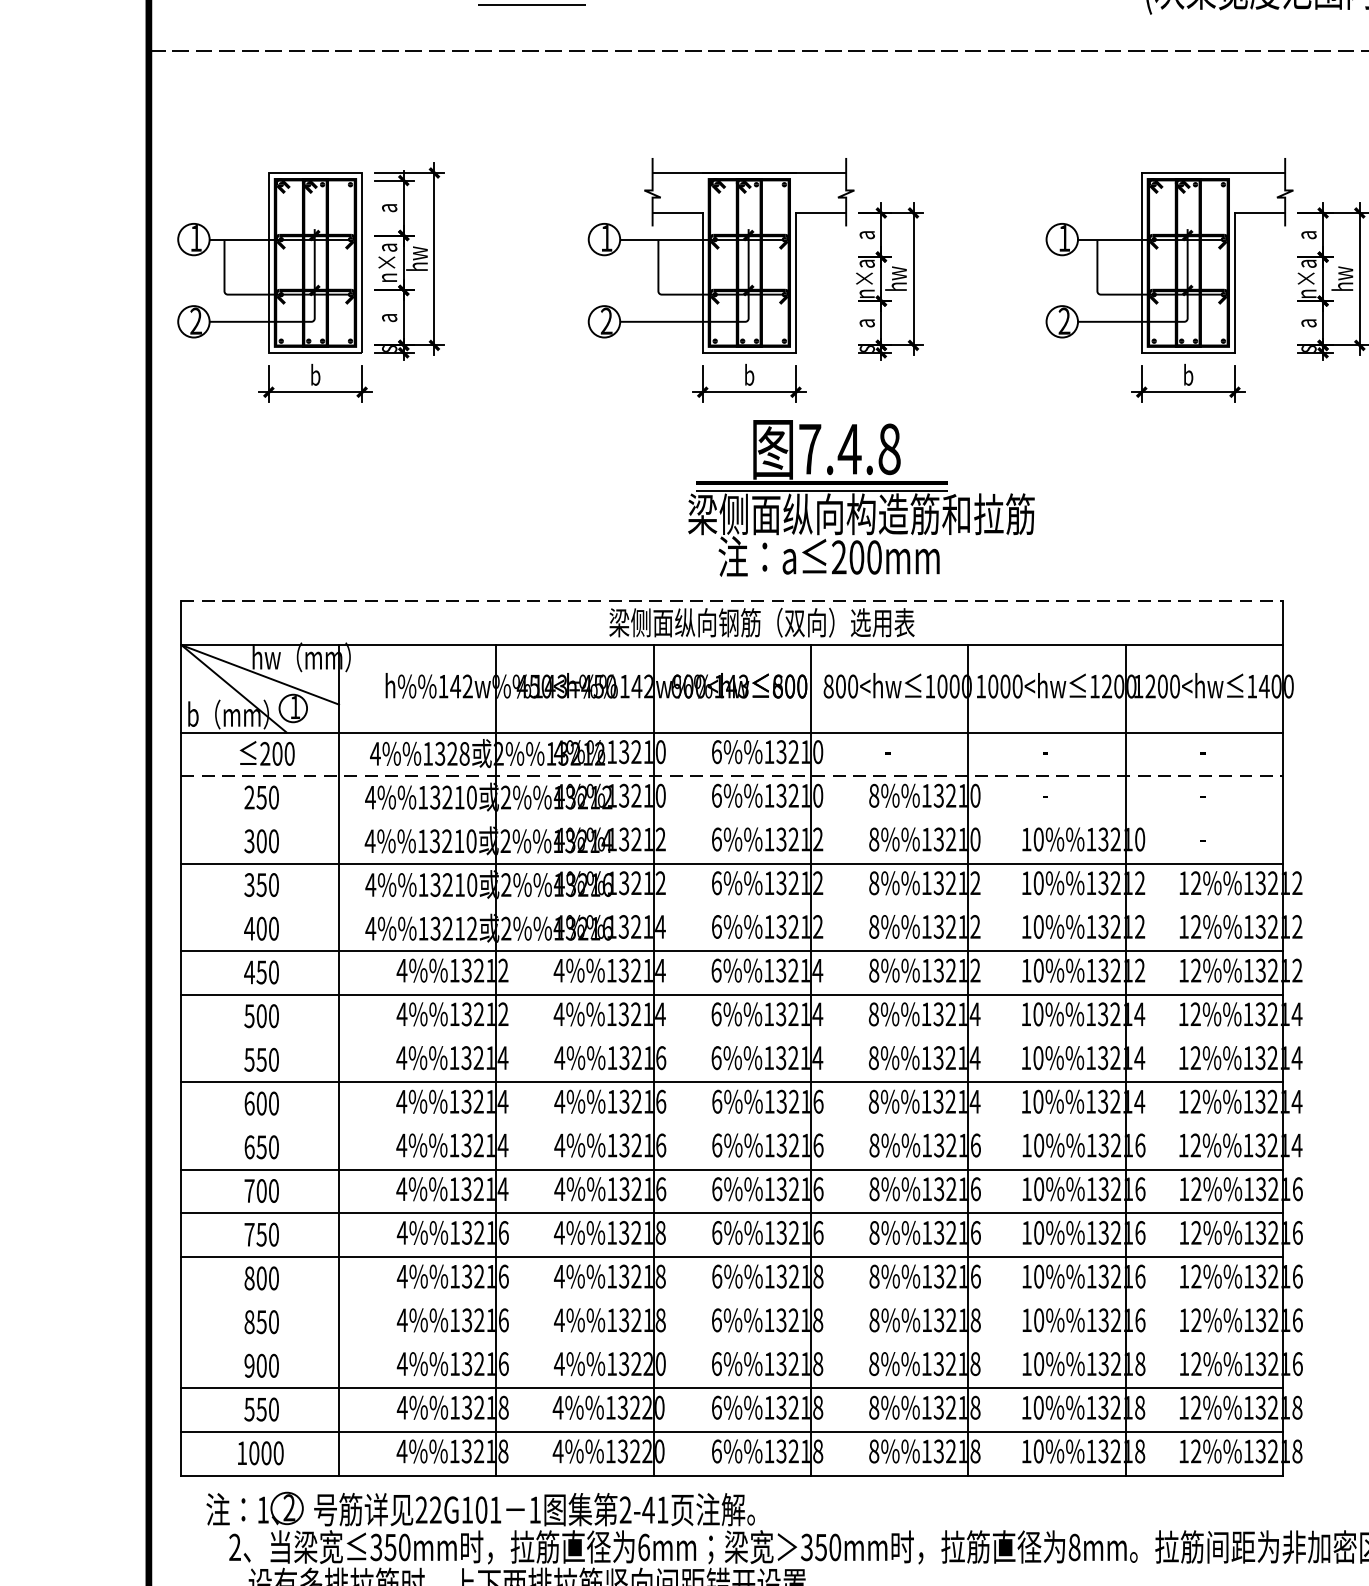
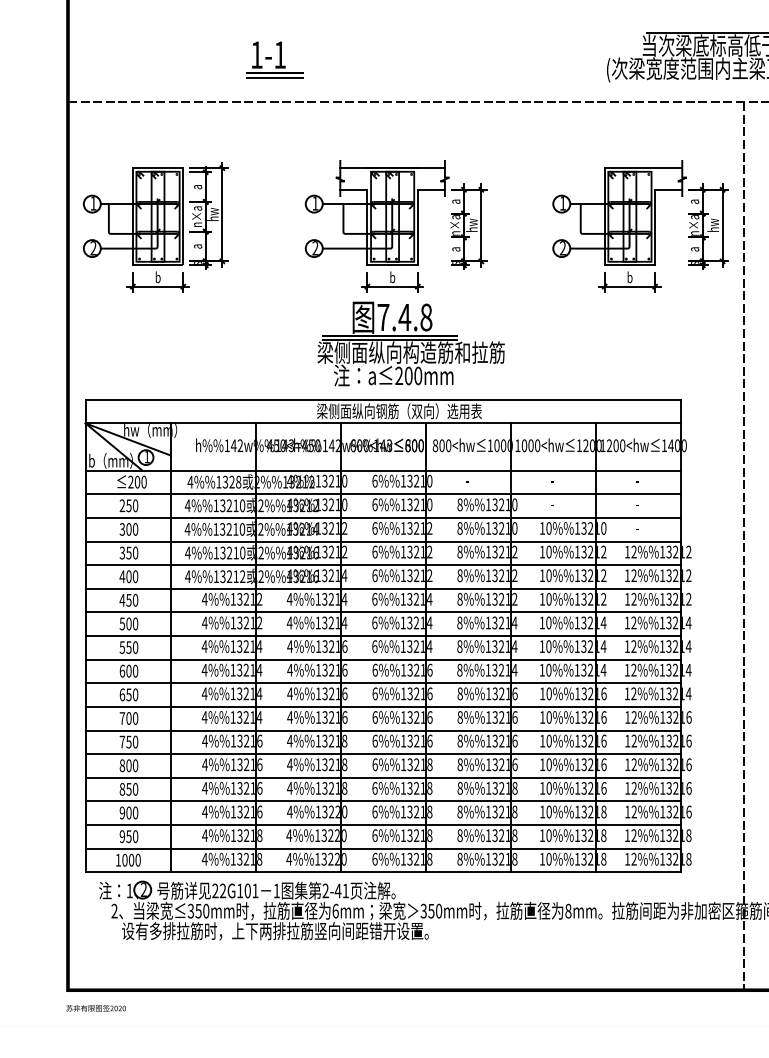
part: (860, 497) -> (410, 343), moved
line: (732, 600) -> (383, 399), dashed -> solid
line: (732, 776) -> (383, 494), dashed -> solid
line: (732, 819) -> (383, 517), added
line: (732, 908) -> (383, 565), added
line: (732, 1039) -> (383, 636), added
line: (732, 1126) -> (383, 683), added
line: (732, 1300) -> (383, 777), added
line: (732, 1344) -> (383, 801), added
text: (249, 1409) -> (122, 836), 550 -> 950

